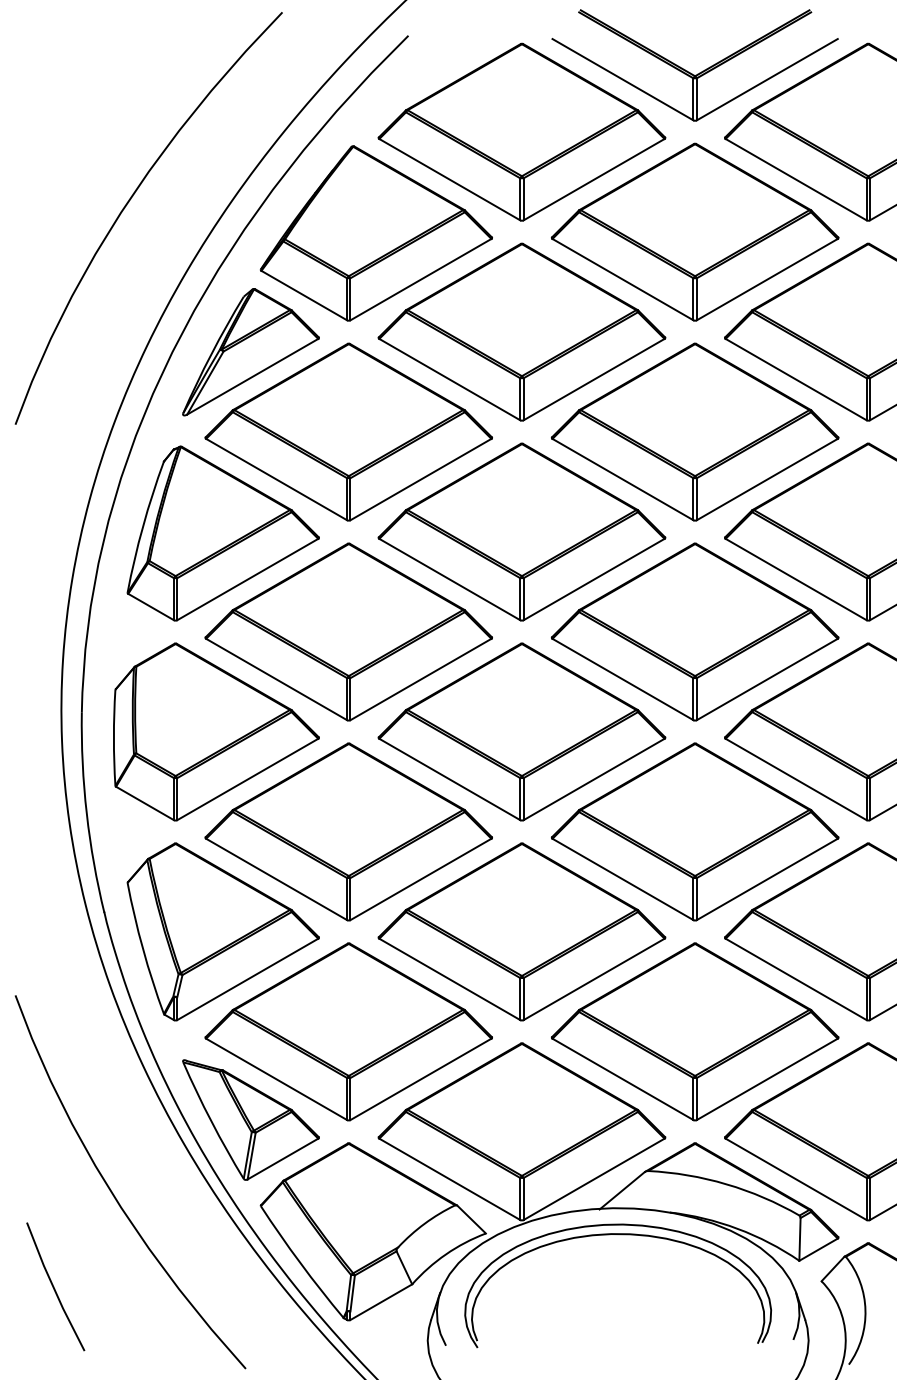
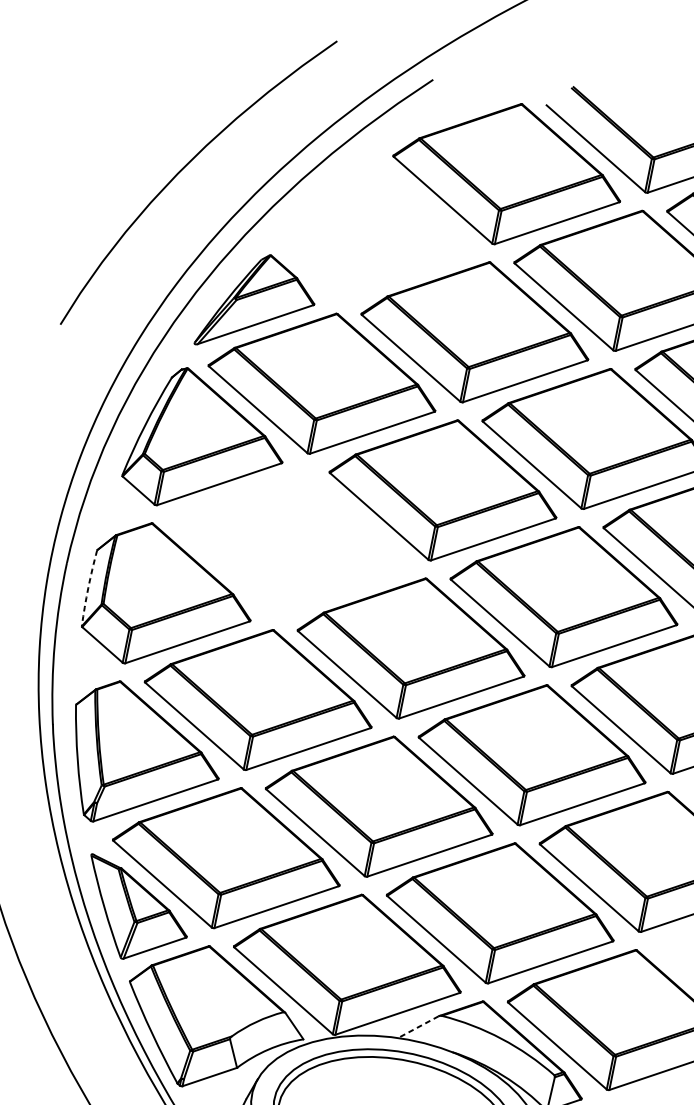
part: (375, 233) -> (375, 230), removed
part: (348, 631) -> (290, 541), removed
arc: (113, 737) -> (88, 587), solid -> dashed
line: (621, 1191) -> (417, 1027), solid -> dashed

